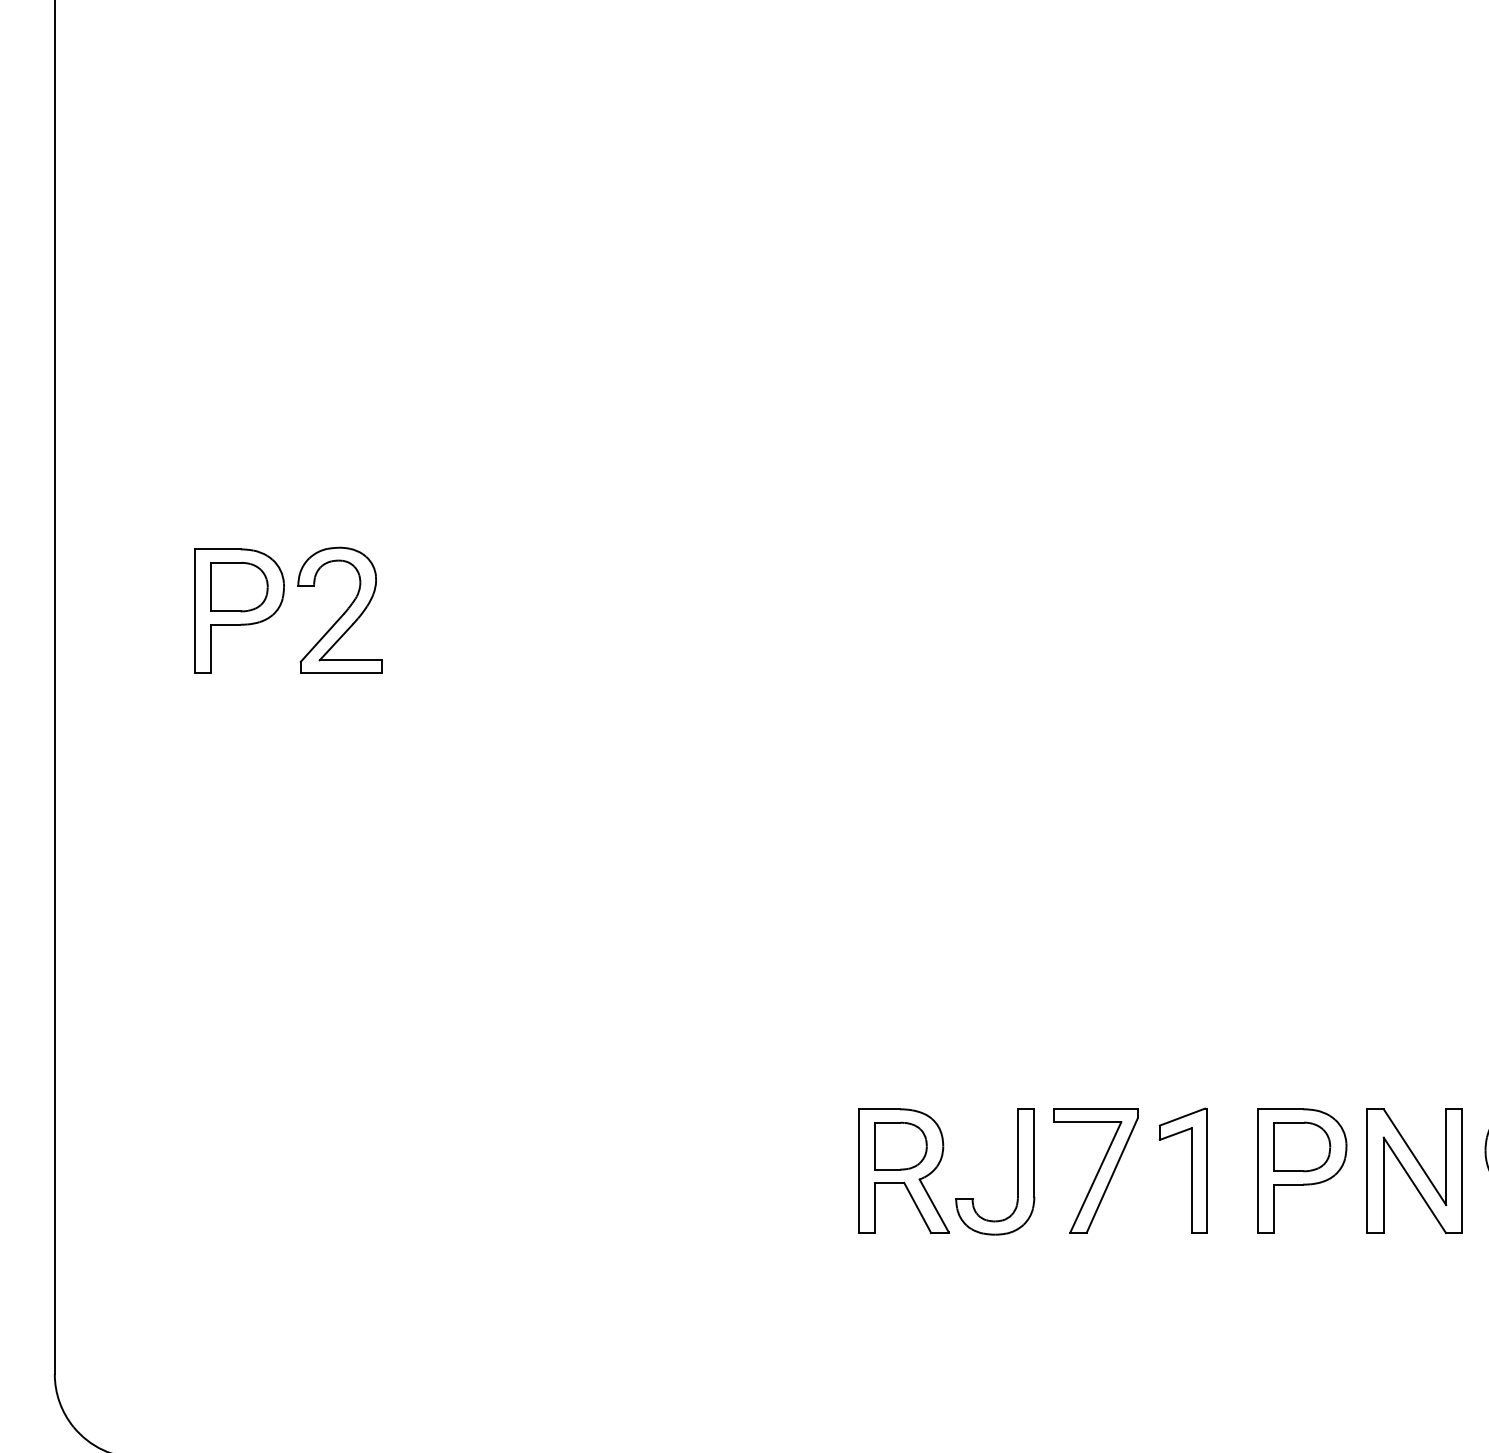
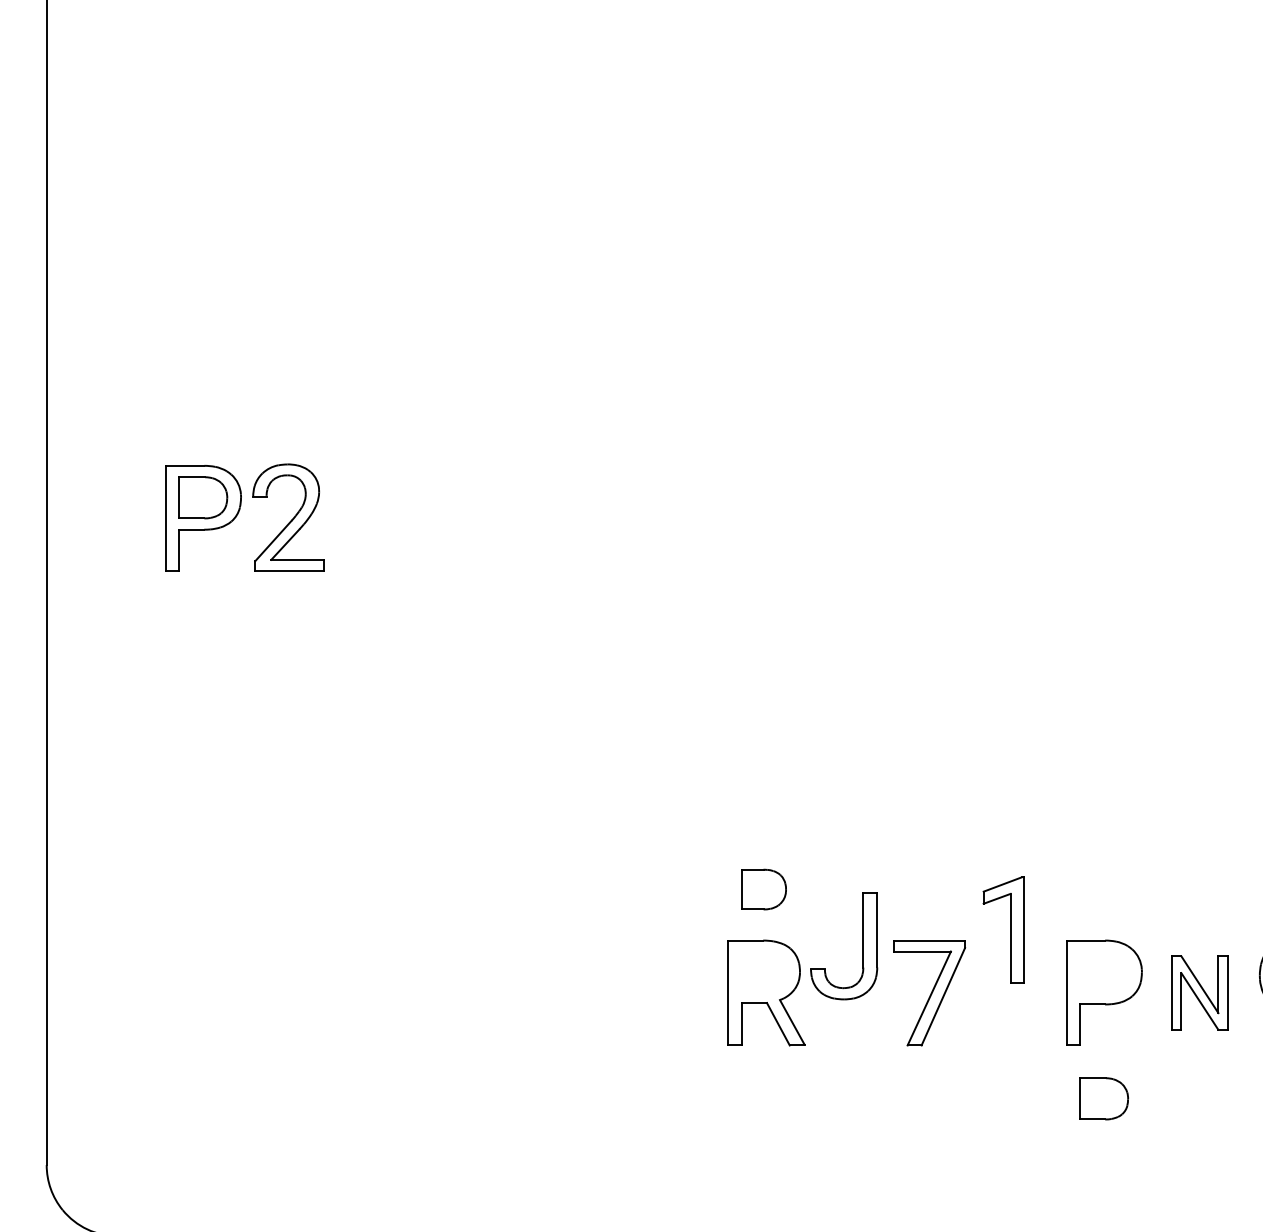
part: (900, 1145) -> (763, 889), moved
part: (1302, 1146) -> (1104, 1098), moved
part: (1191, 1170) -> (1010, 929), moved
part: (1414, 1170) -> (1199, 992), size x0.7
part: (1017, 1171) -> (862, 945), moved

